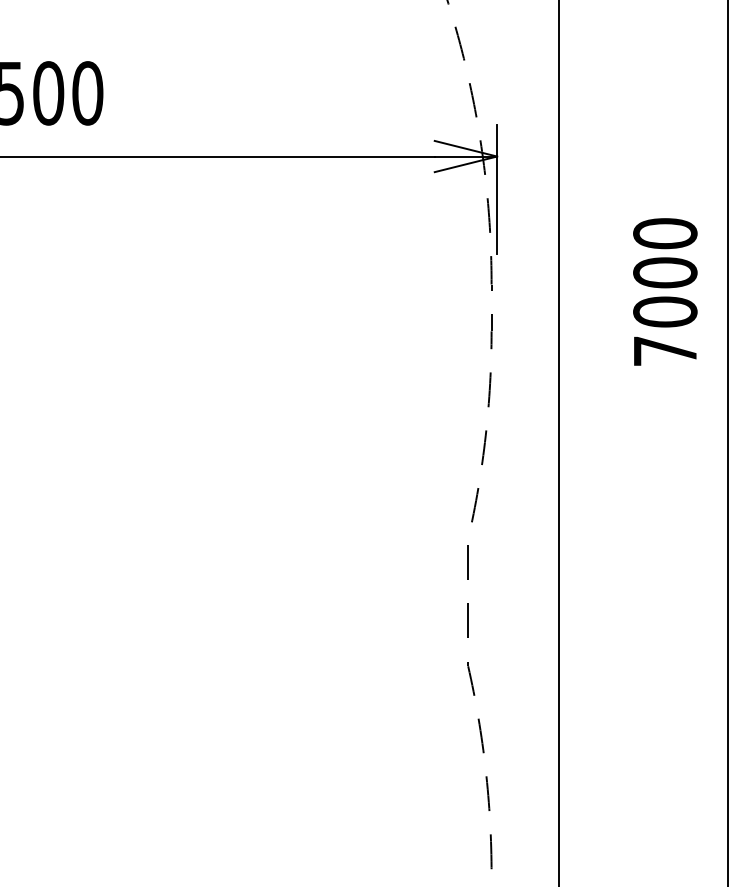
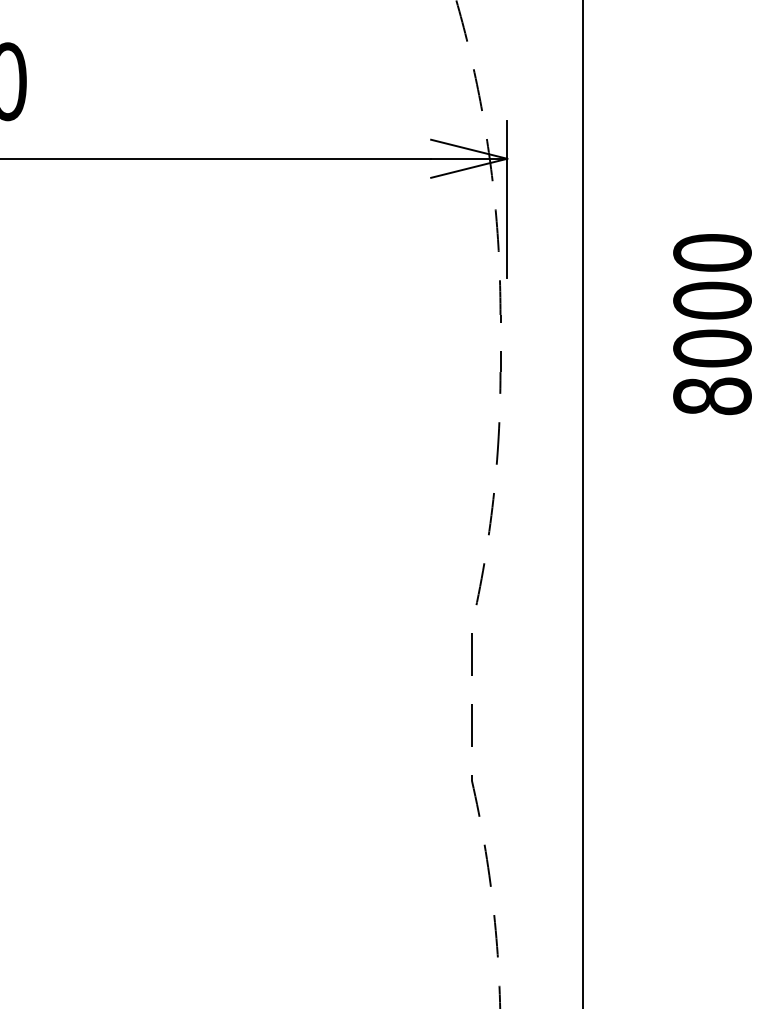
text: (665, 350) -> (712, 395), 7000 -> 8000

